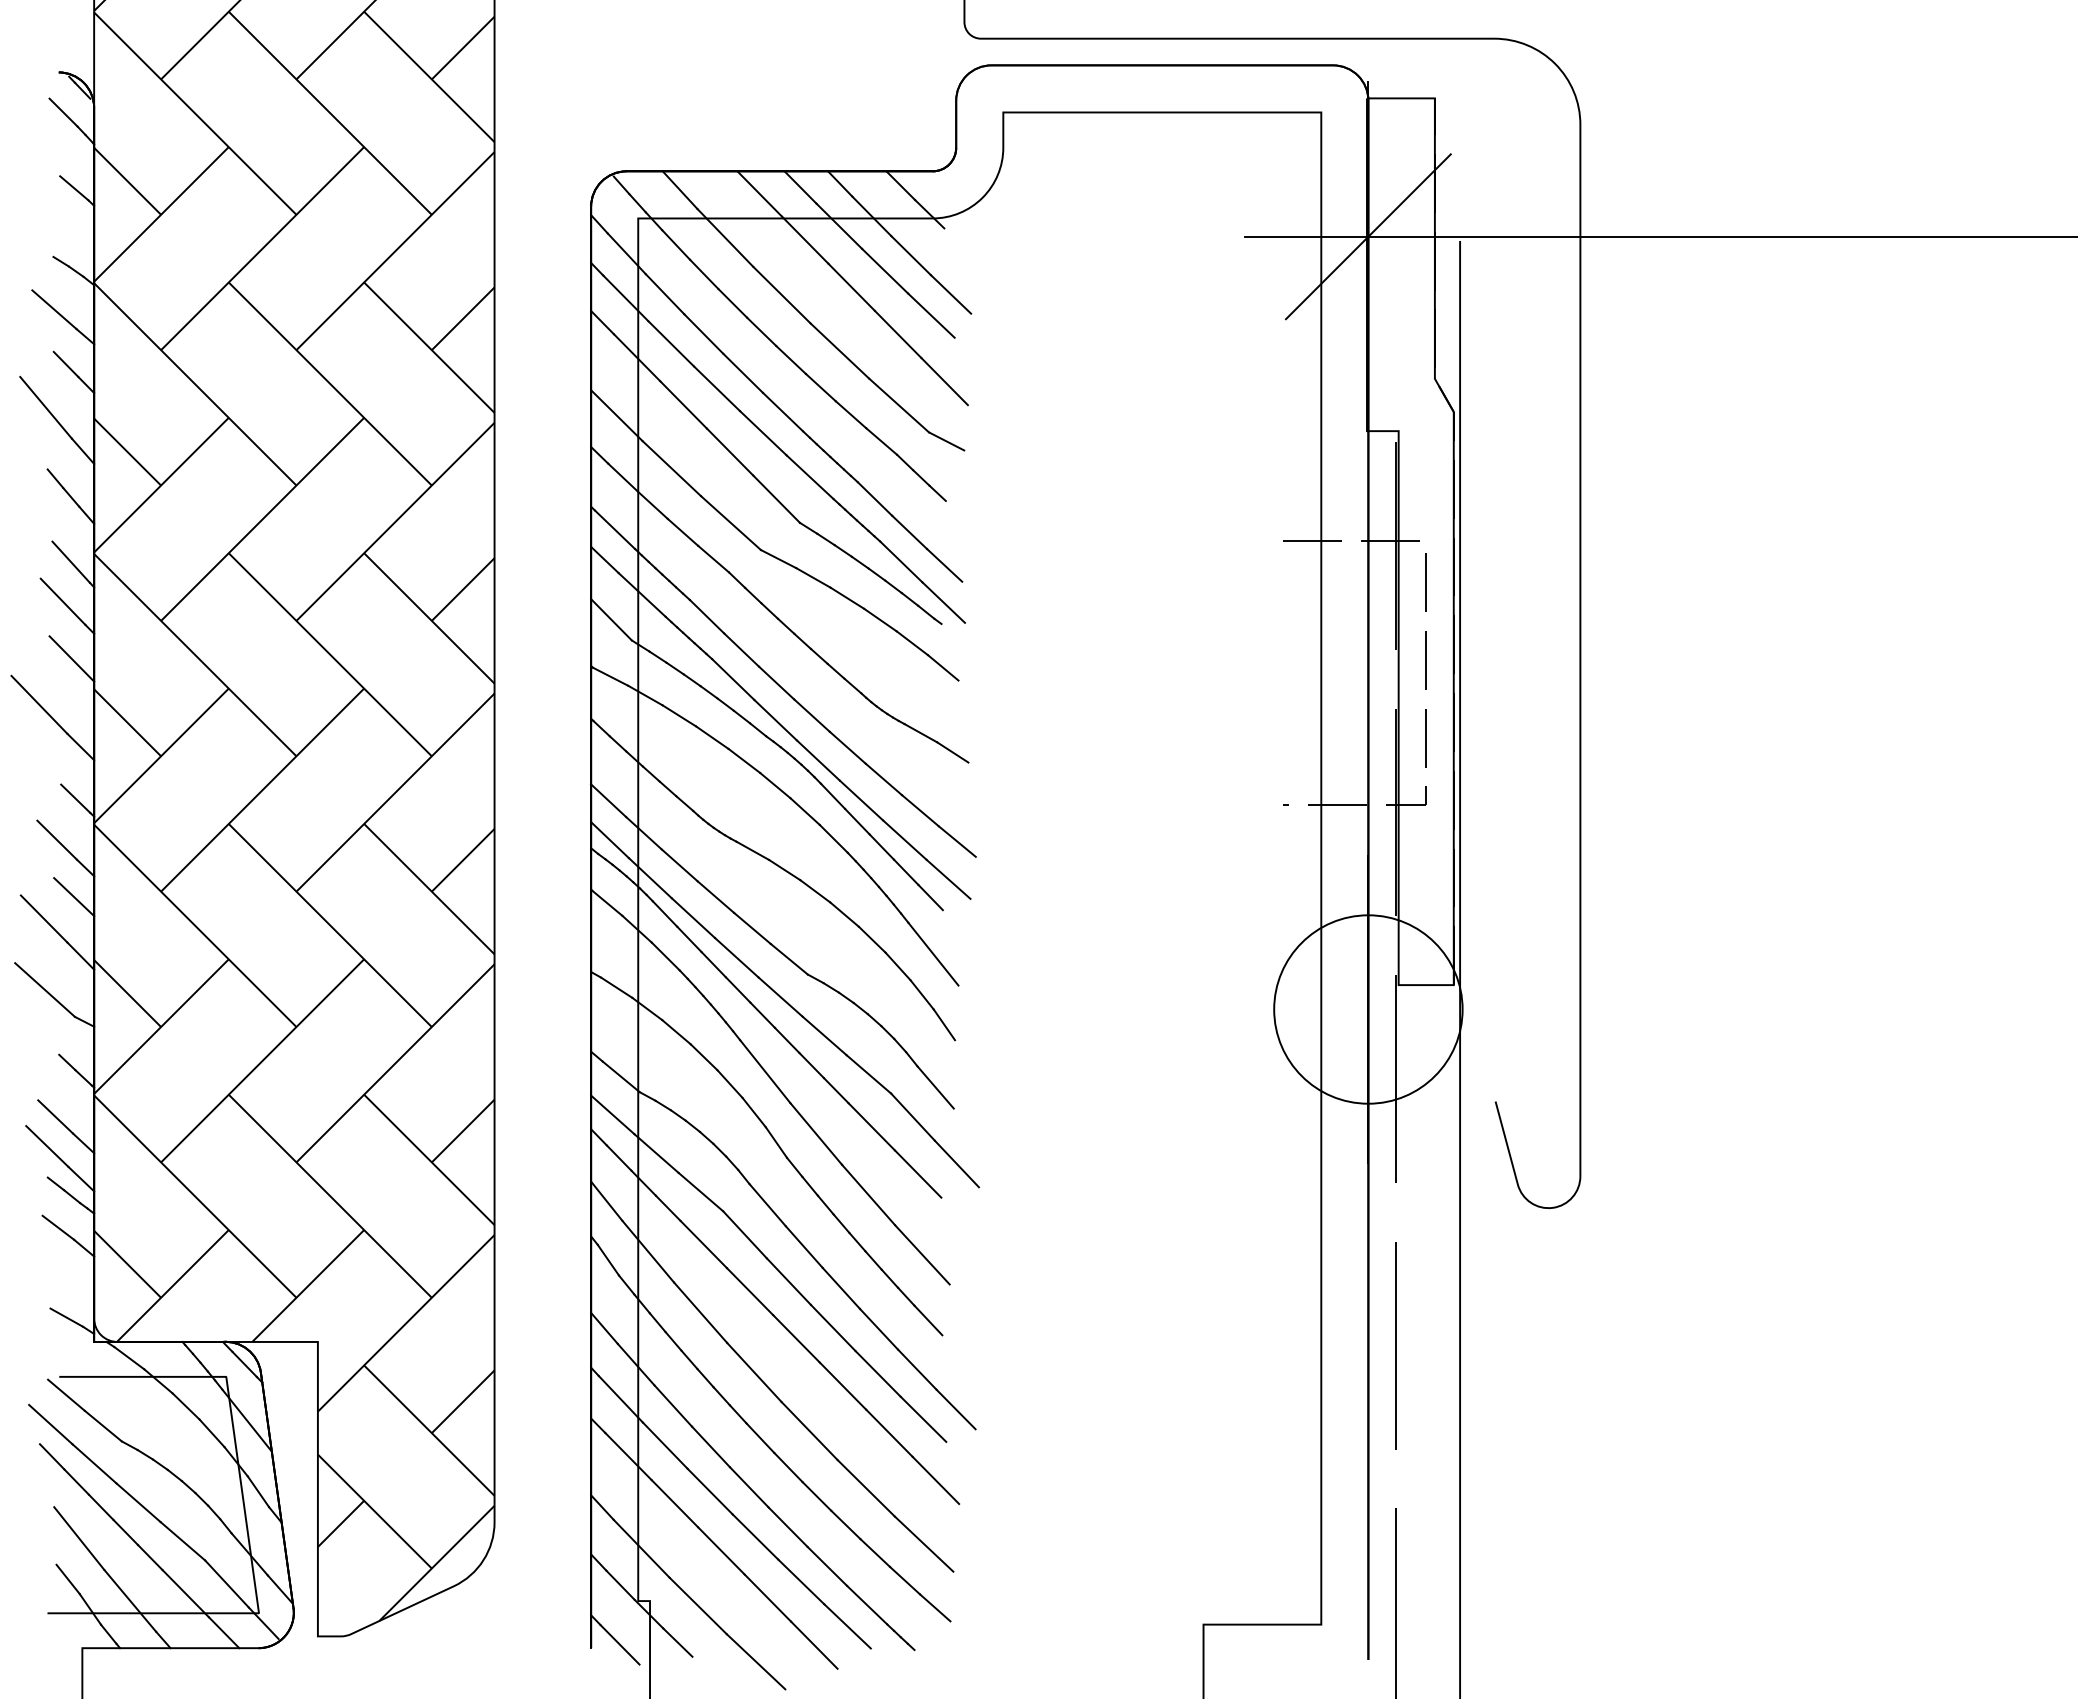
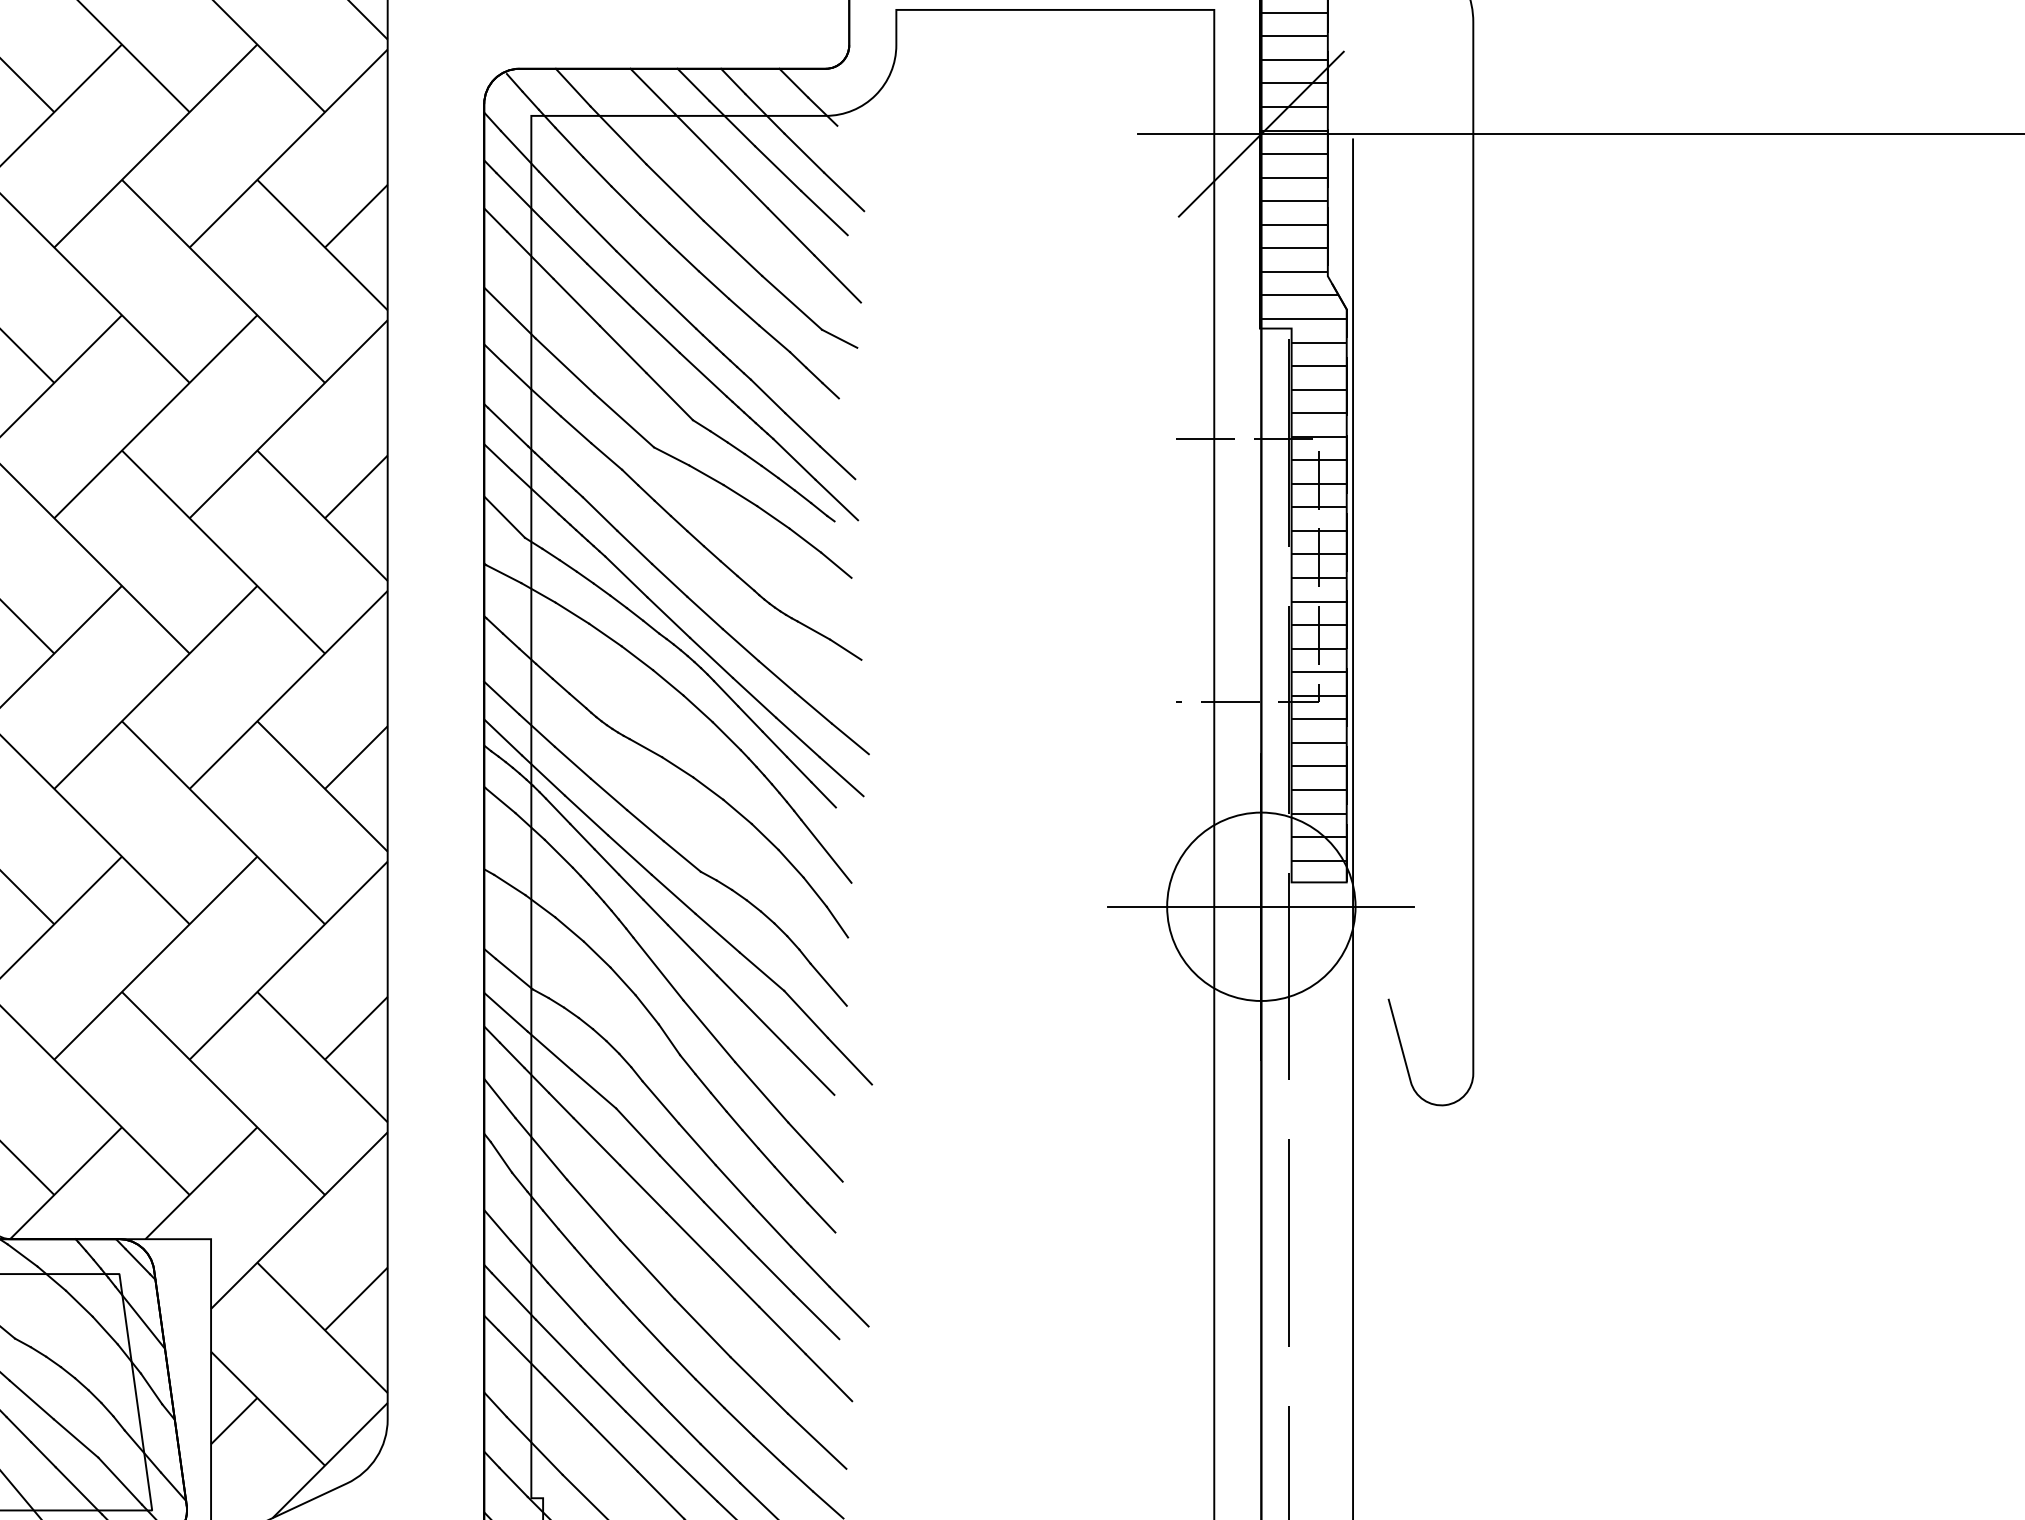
hatch: (1409, 539) -> (1302, 436), added
line: (1368, 1009) -> (1261, 906), added

